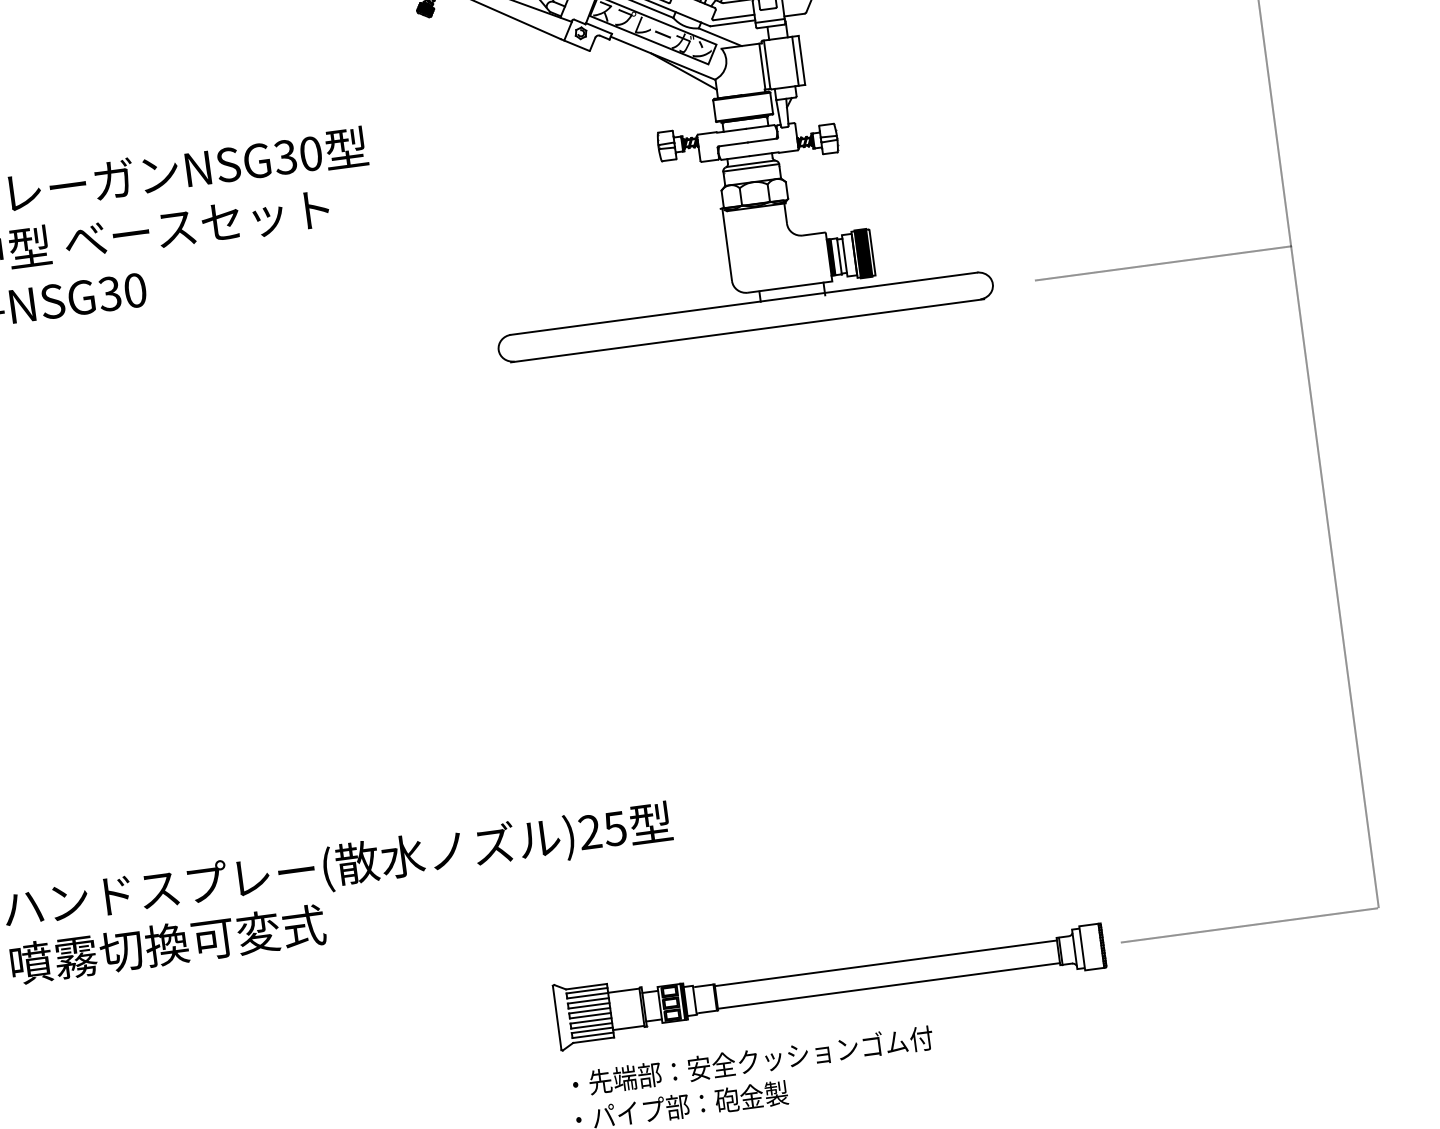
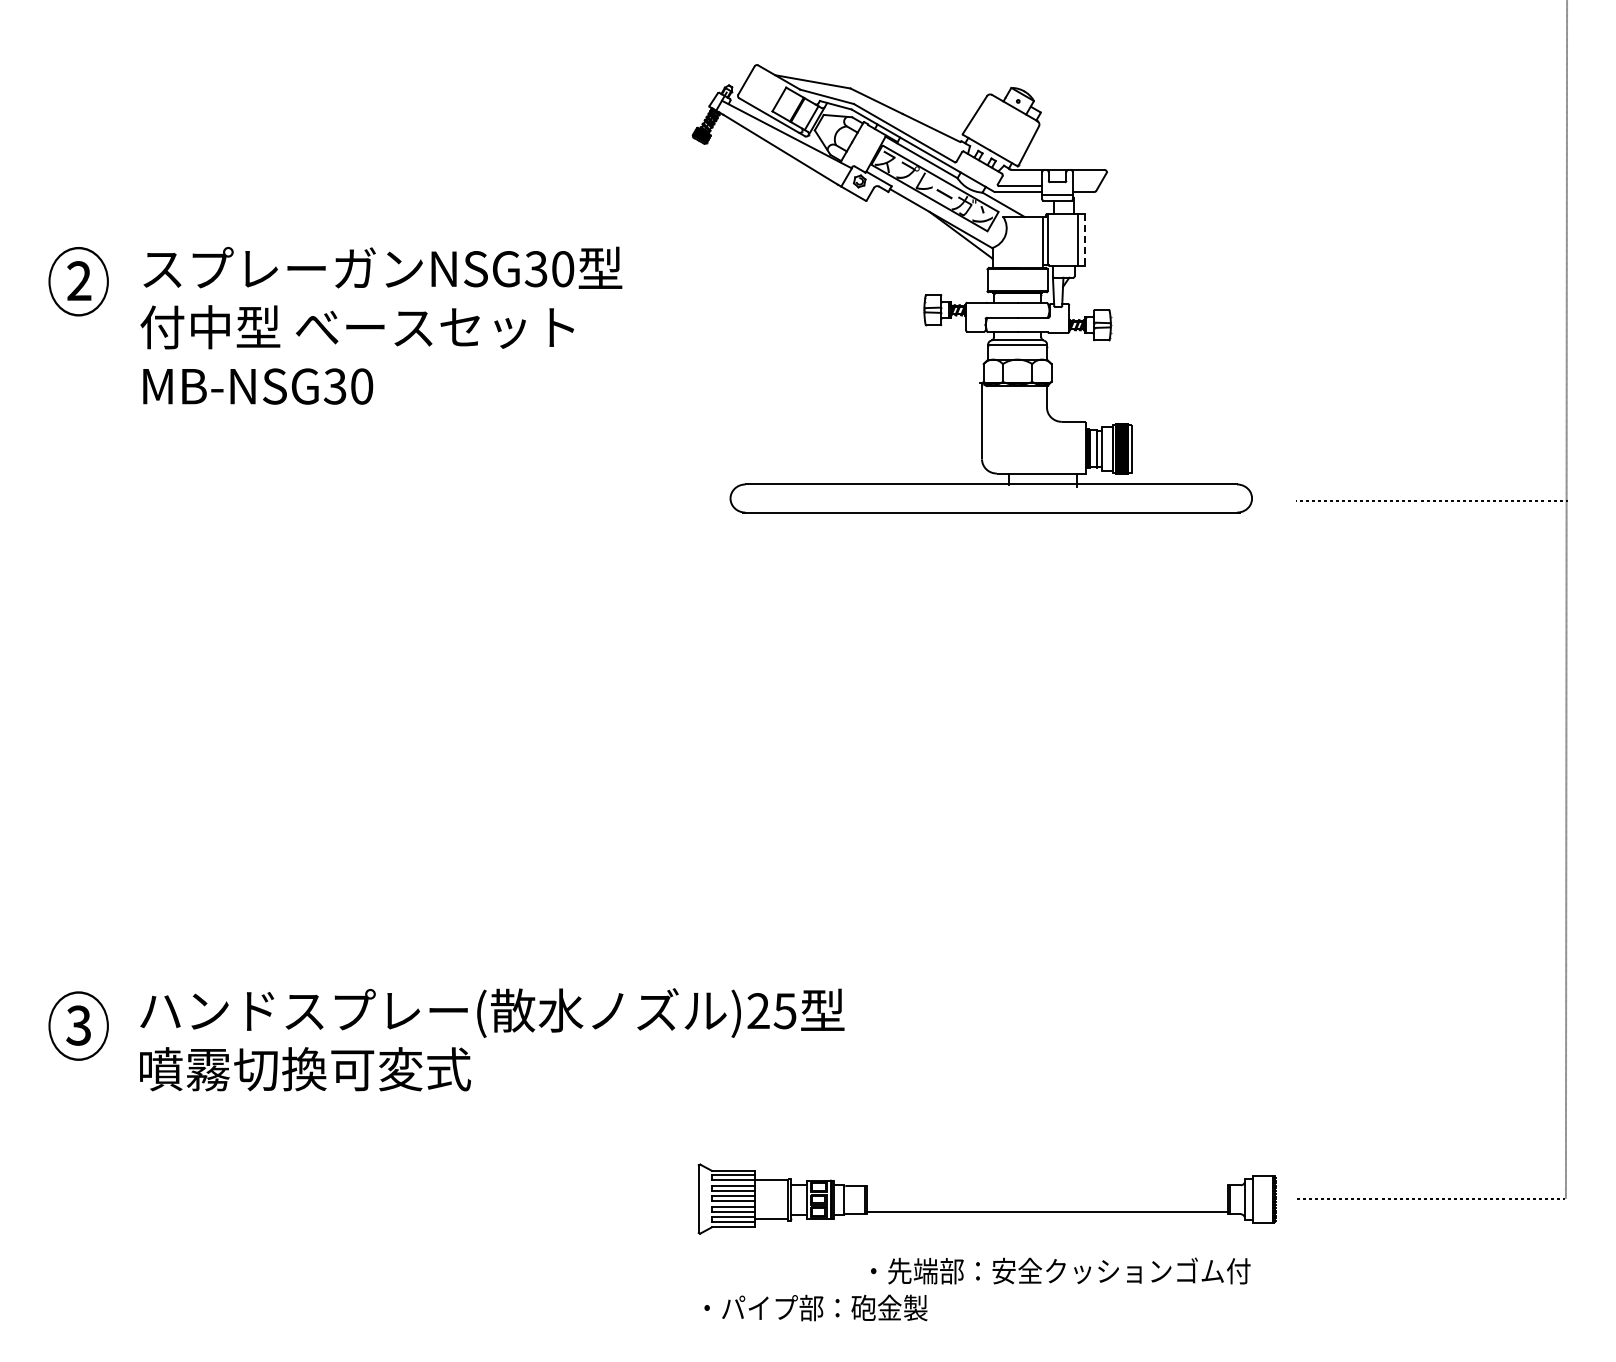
line: (802, 60) -> (1085, 240), solid -> dashed
line: (885, 963) -> (1046, 1188), removed
text: (752, 1060) -> (1060, 1270), moved

